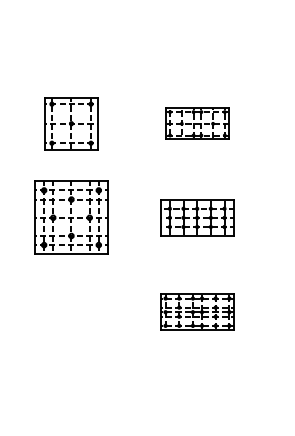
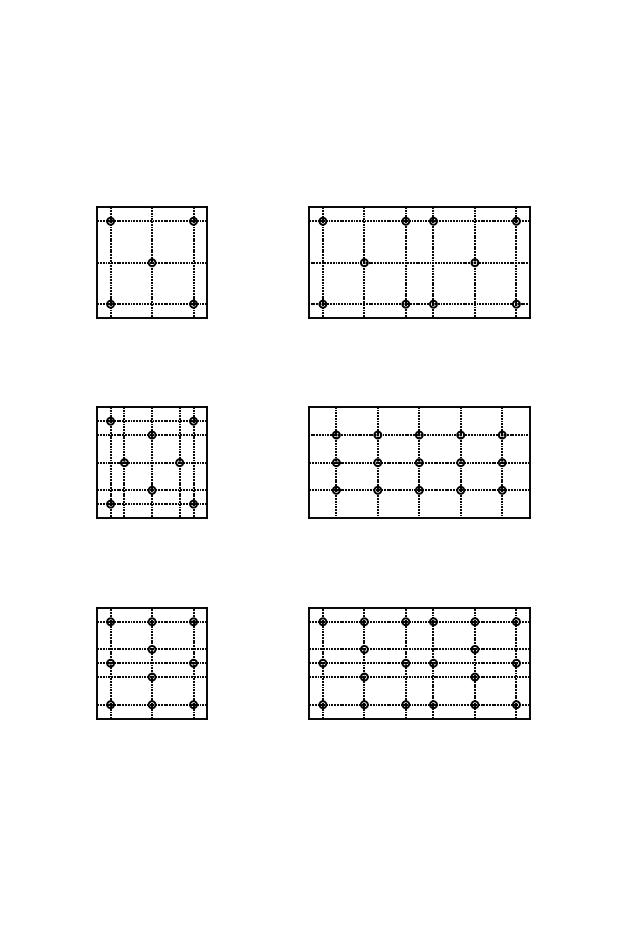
part: (197, 123) -> (419, 262), size x1.67
part: (71, 217) -> (152, 461), size x0.71
part: (196, 217) -> (417, 461), size x1.43
part: (71, 311) -> (152, 661), added
part: (197, 311) -> (419, 661), size x1.43

